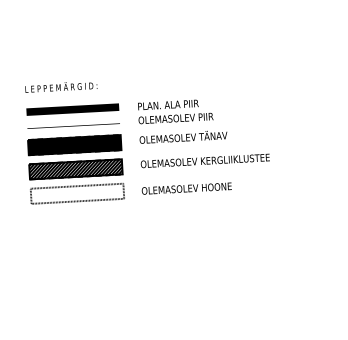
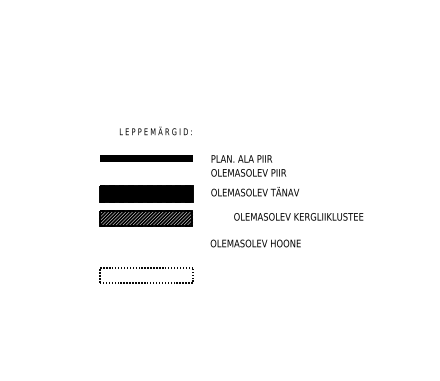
text: (60, 86) -> (155, 130), moved
text: (205, 160) -> (298, 216), moved
part: (76, 186) -> (145, 268), moved

